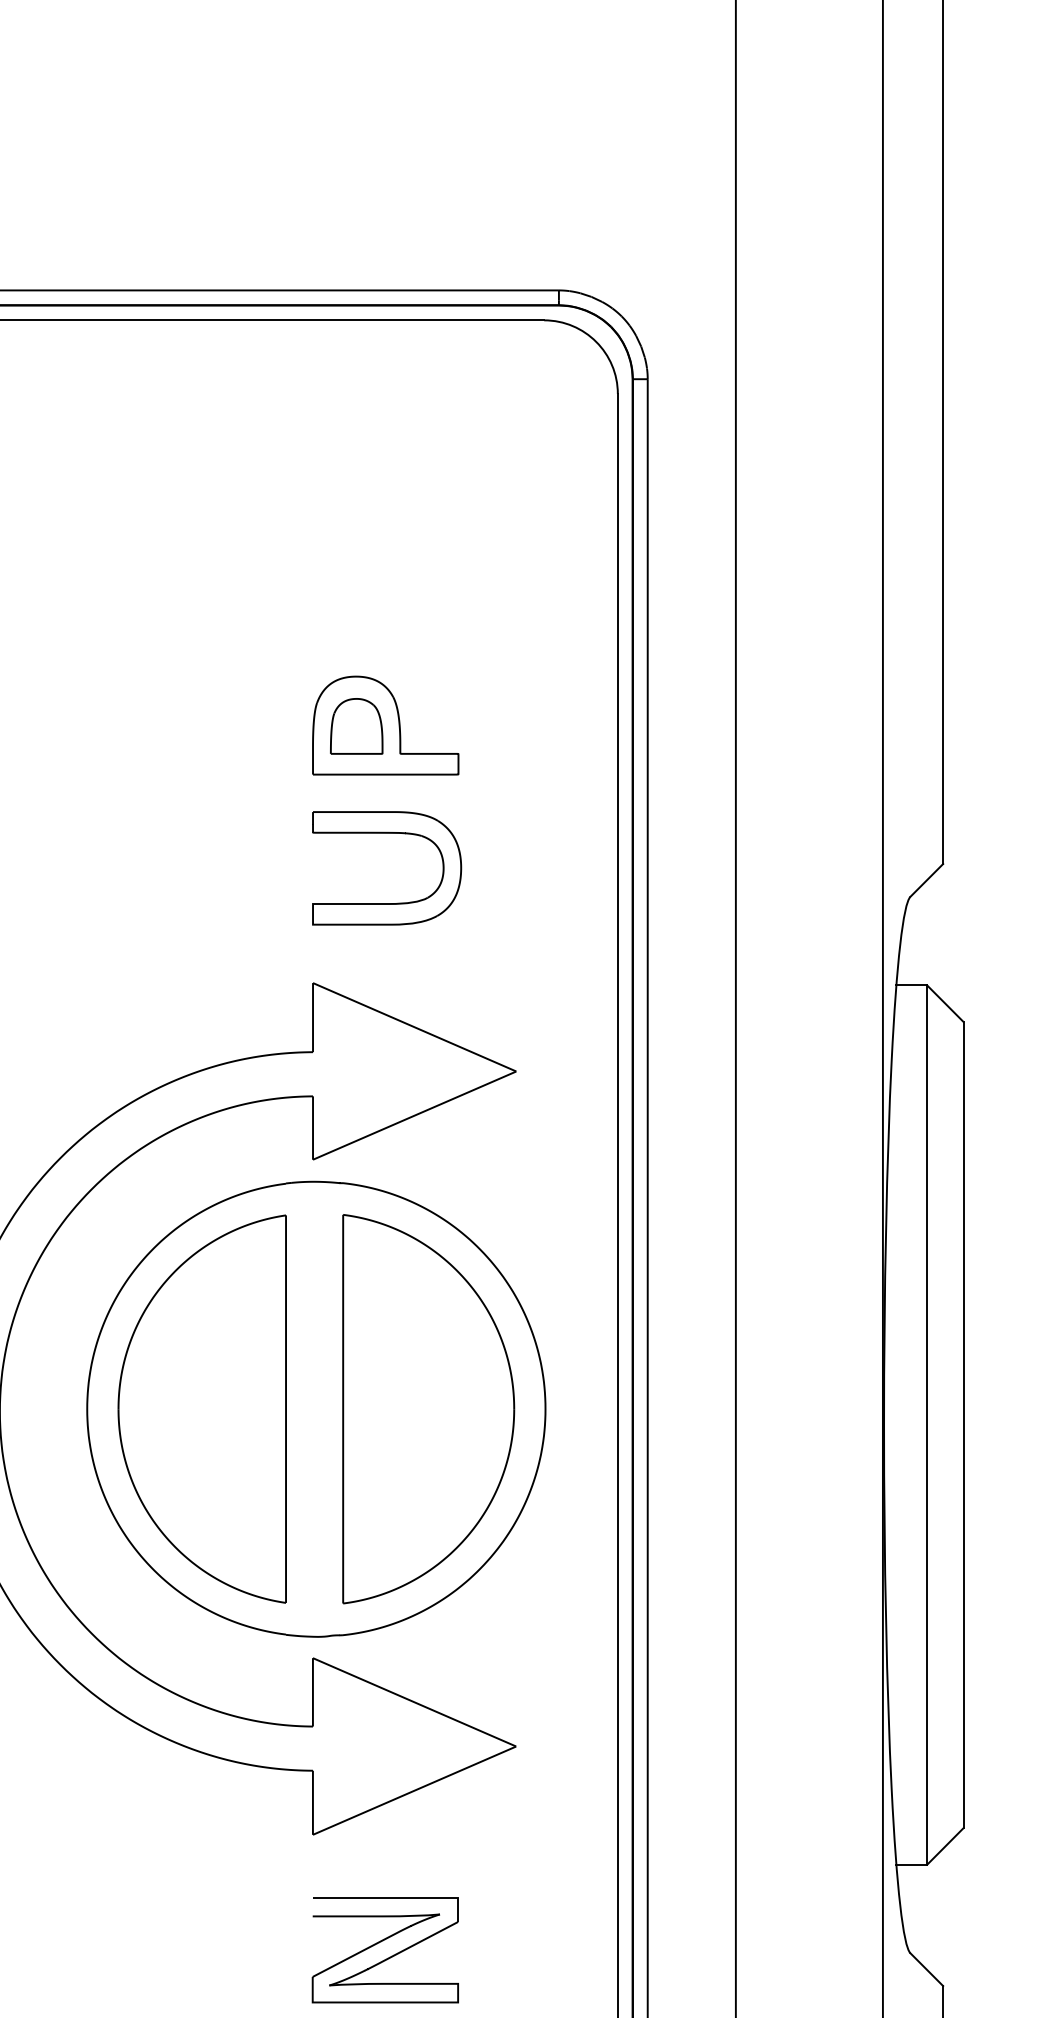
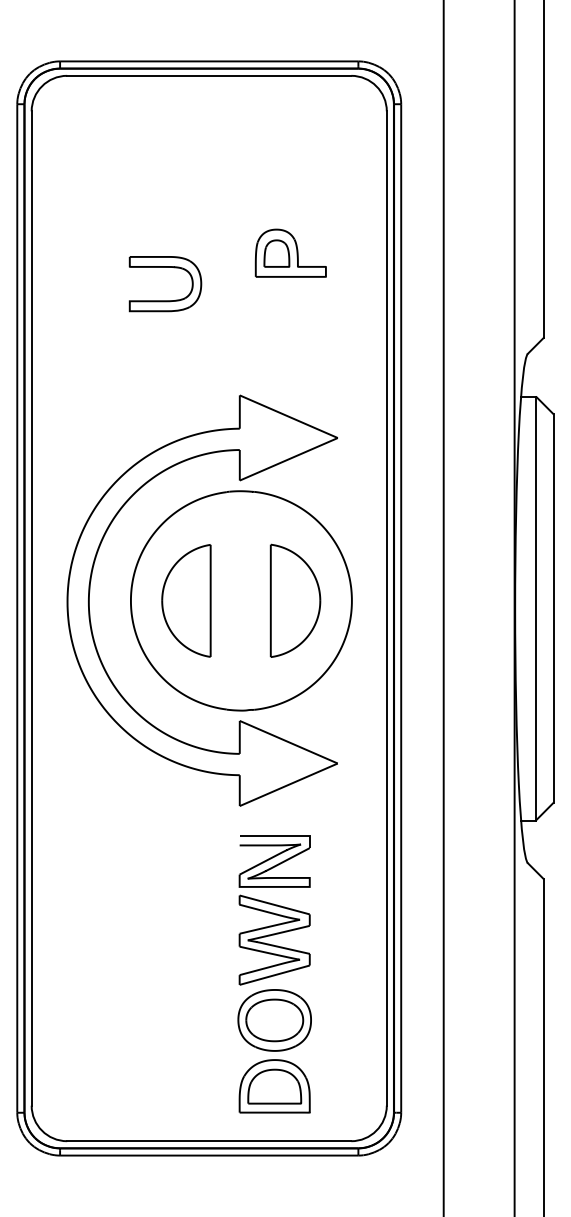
part: (384, 724) -> (290, 252), moved
part: (387, 902) -> (165, 300), moved
part: (202, 1408) -> (186, 600), size x0.6
part: (428, 1408) -> (295, 600), size x0.6

